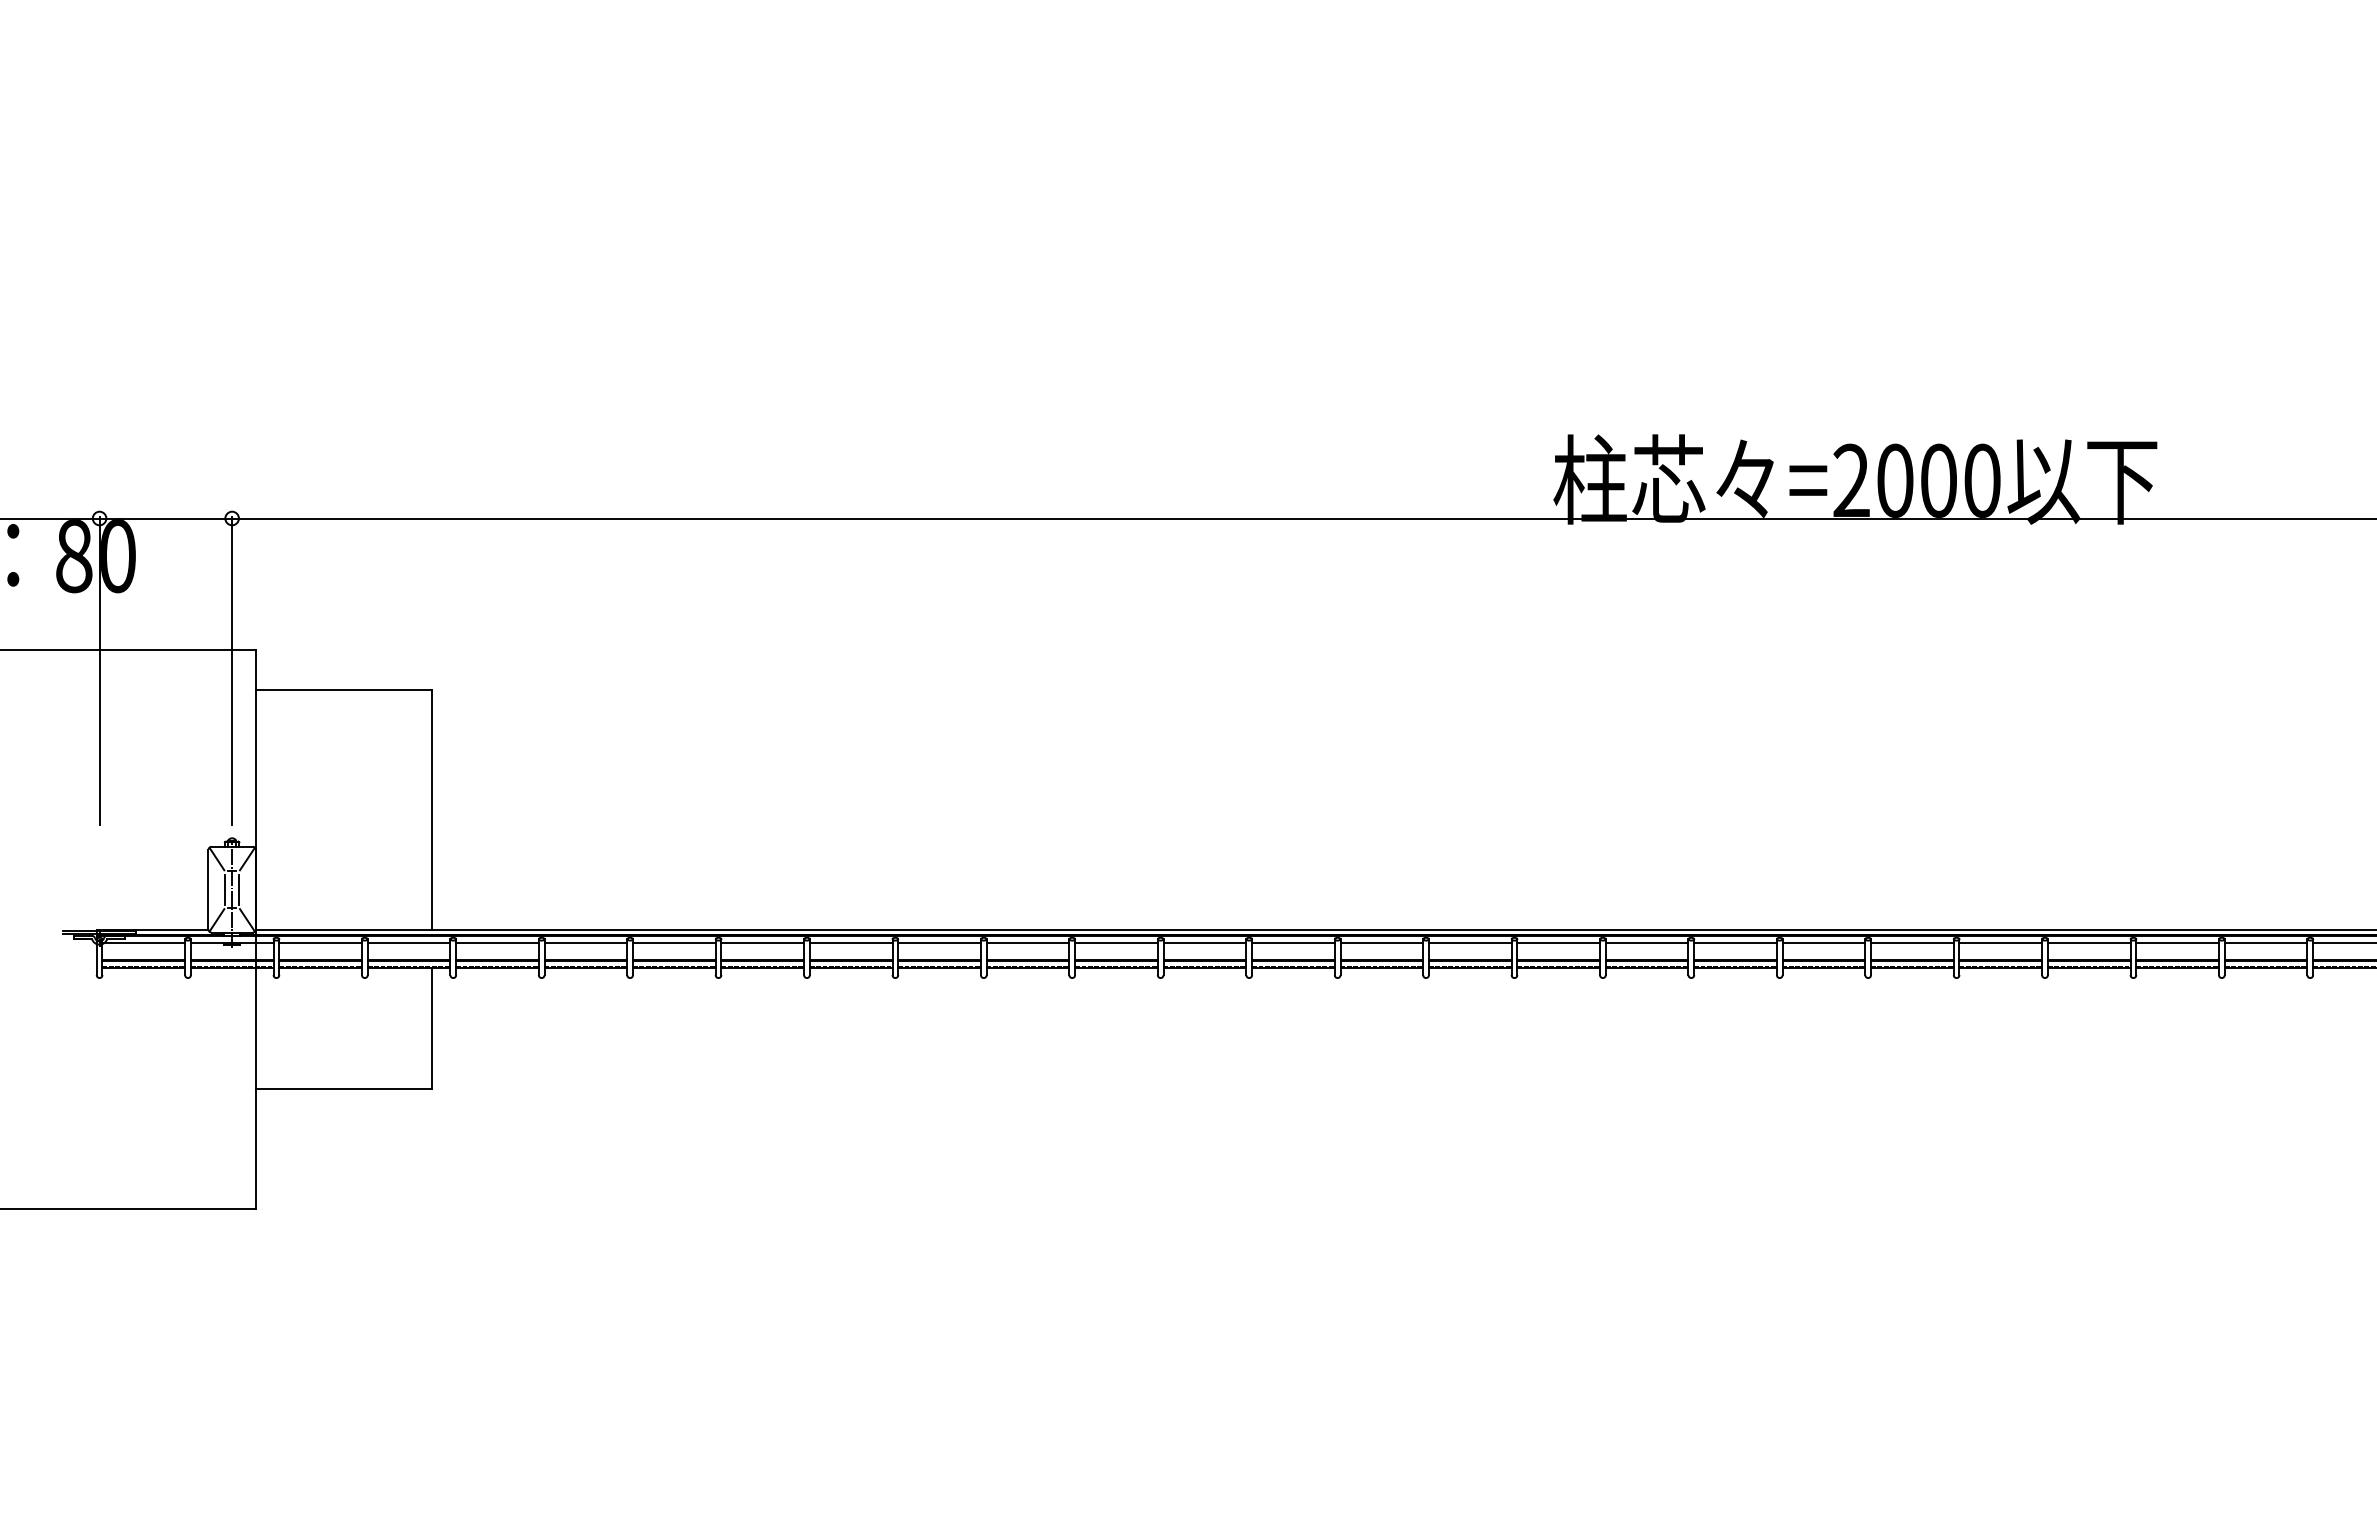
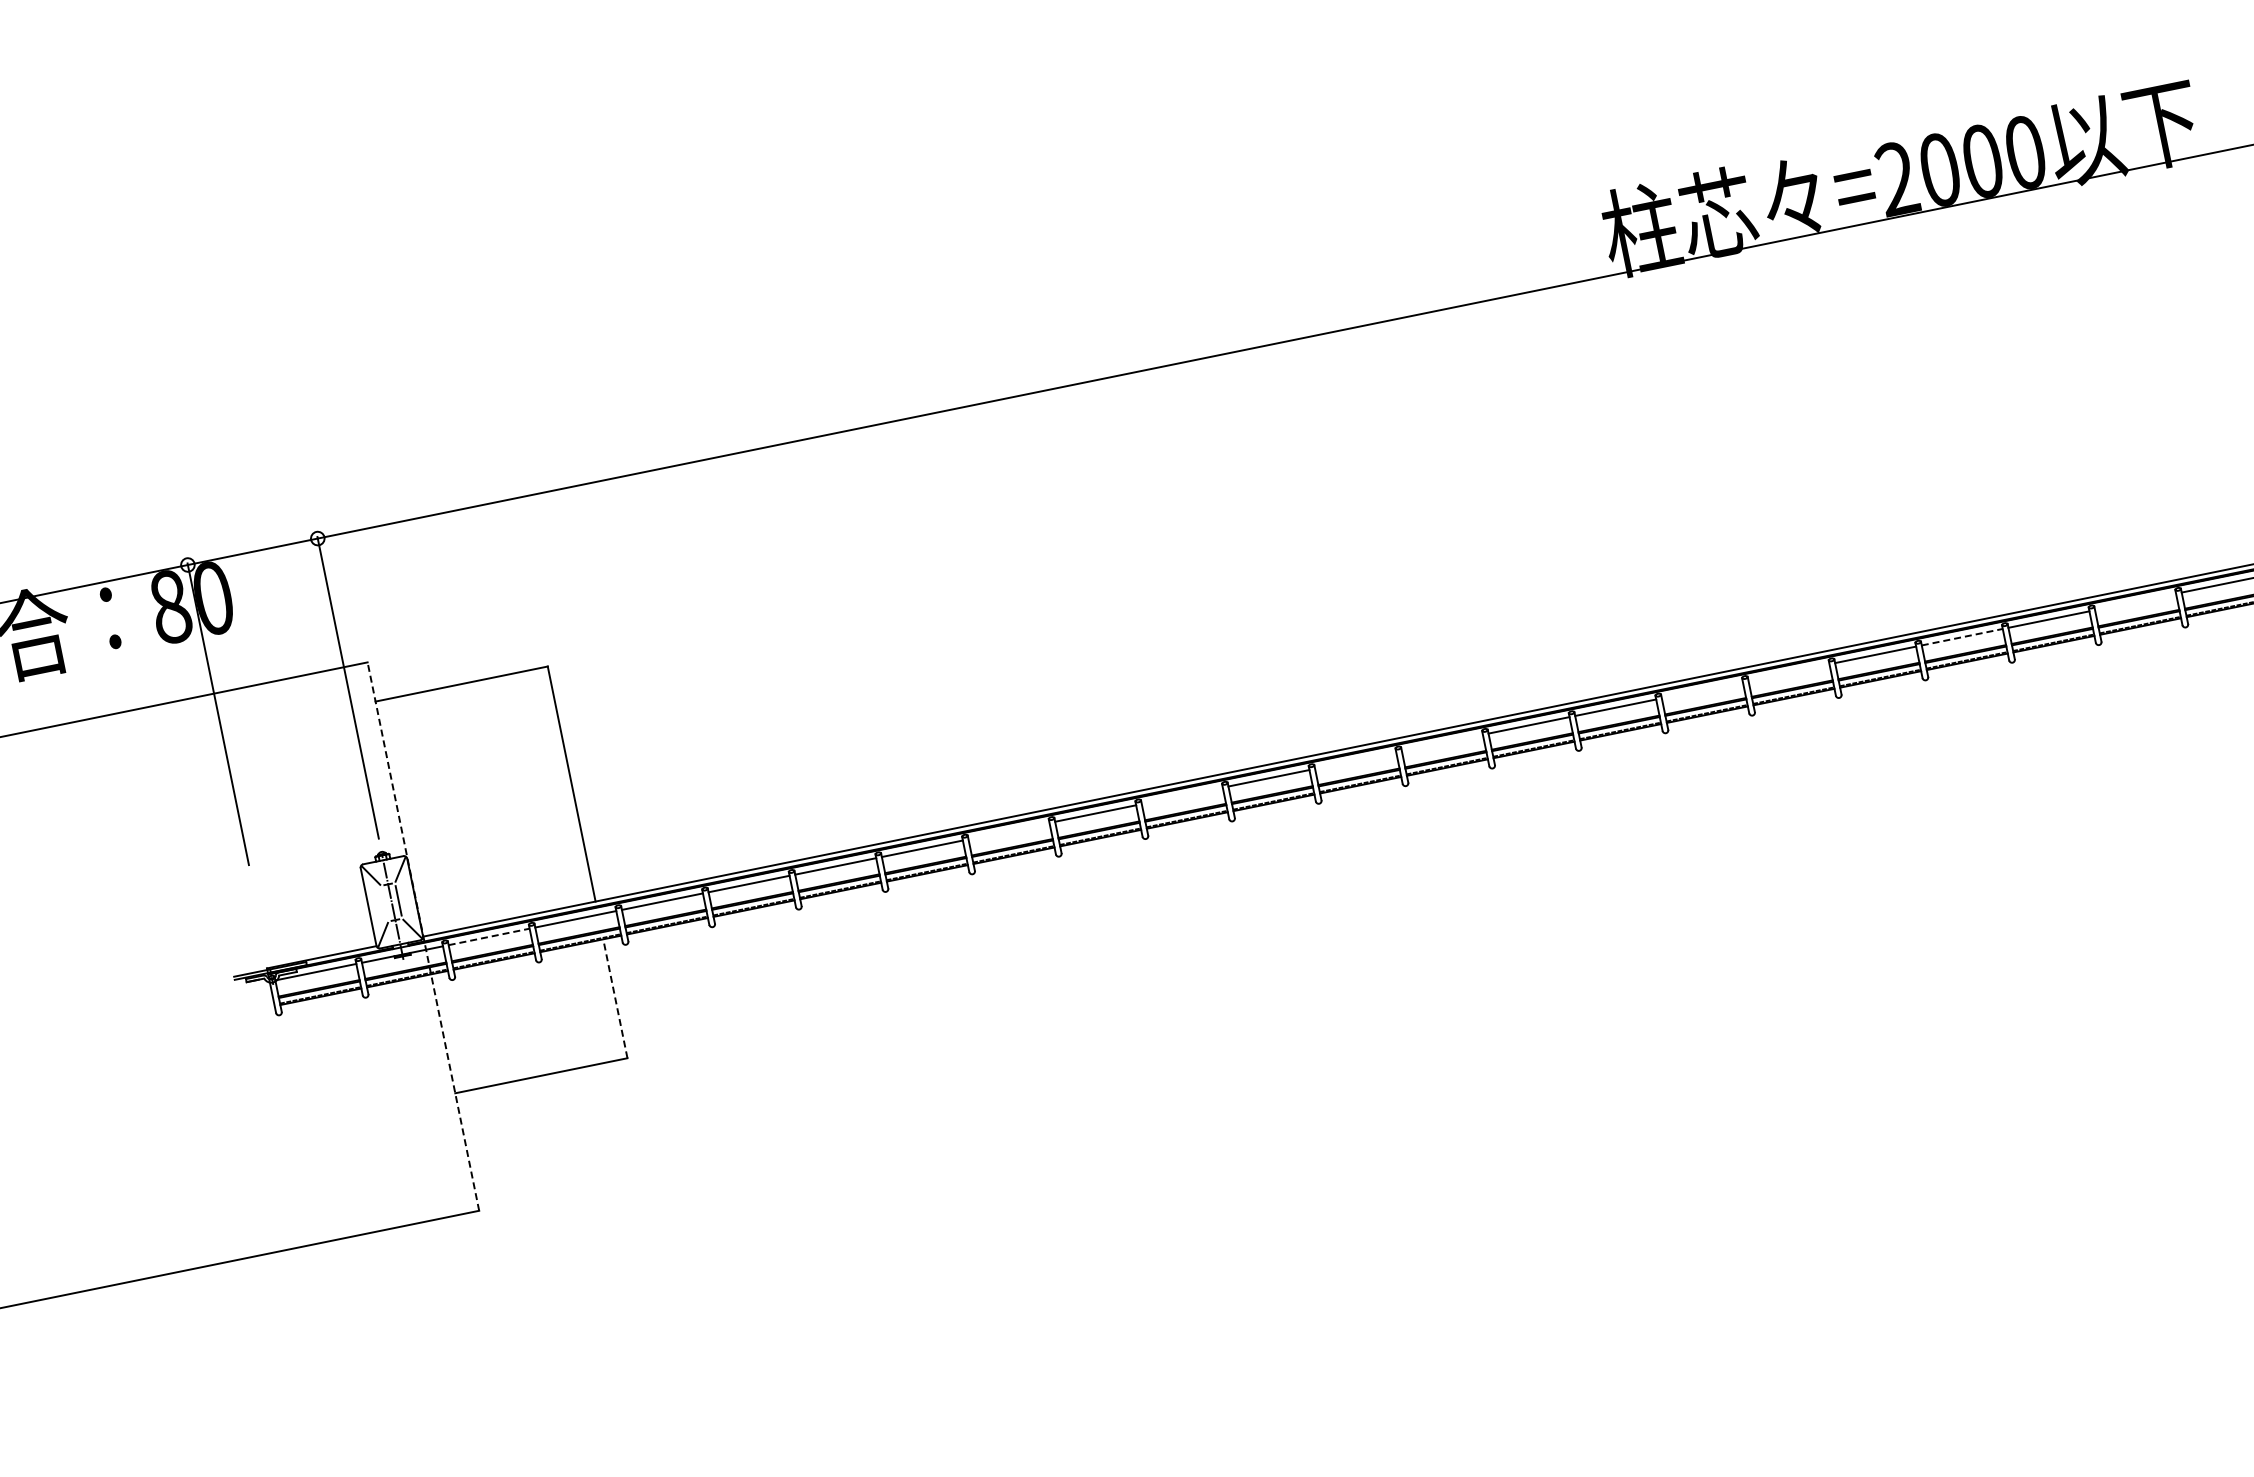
line: (225, 889) -> (385, 903), removed
line: (256, 929) -> (423, 936), solid -> dashed
line: (321, 943) -> (490, 937), solid -> dashed
line: (850, 943) -> (1008, 831), removed
line: (1027, 943) -> (1181, 796), removed
line: (1204, 943) -> (1355, 761), removed
line: (1293, 943) -> (1442, 743), removed
line: (1558, 943) -> (1702, 690), removed
line: (1646, 943) -> (1788, 673), removed
line: (1824, 943) -> (1962, 637), solid -> dashed
line: (2000, 943) -> (2135, 602), removed
line: (432, 1028) -> (615, 998), solid -> dashed

